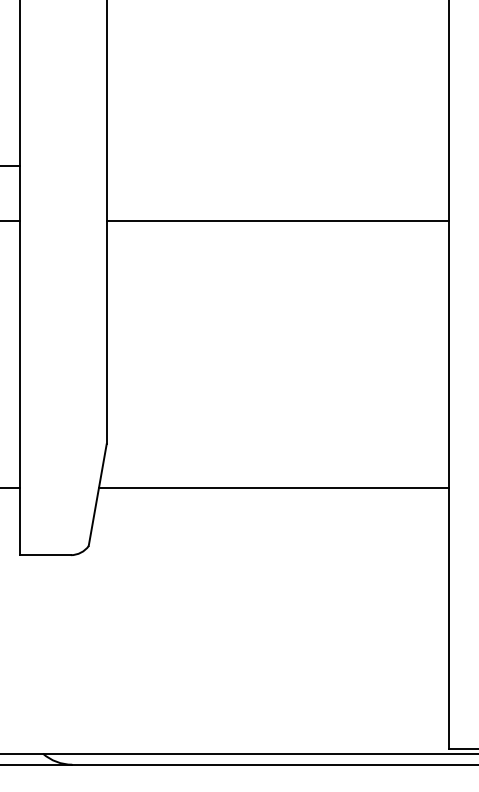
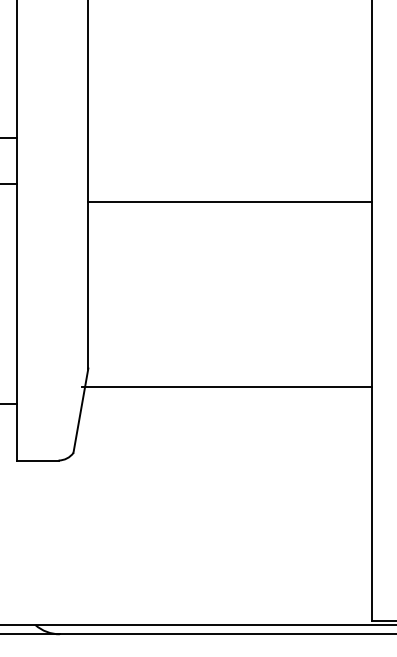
line: (278, 221) -> (230, 201), moved
line: (274, 487) -> (227, 387), moved

